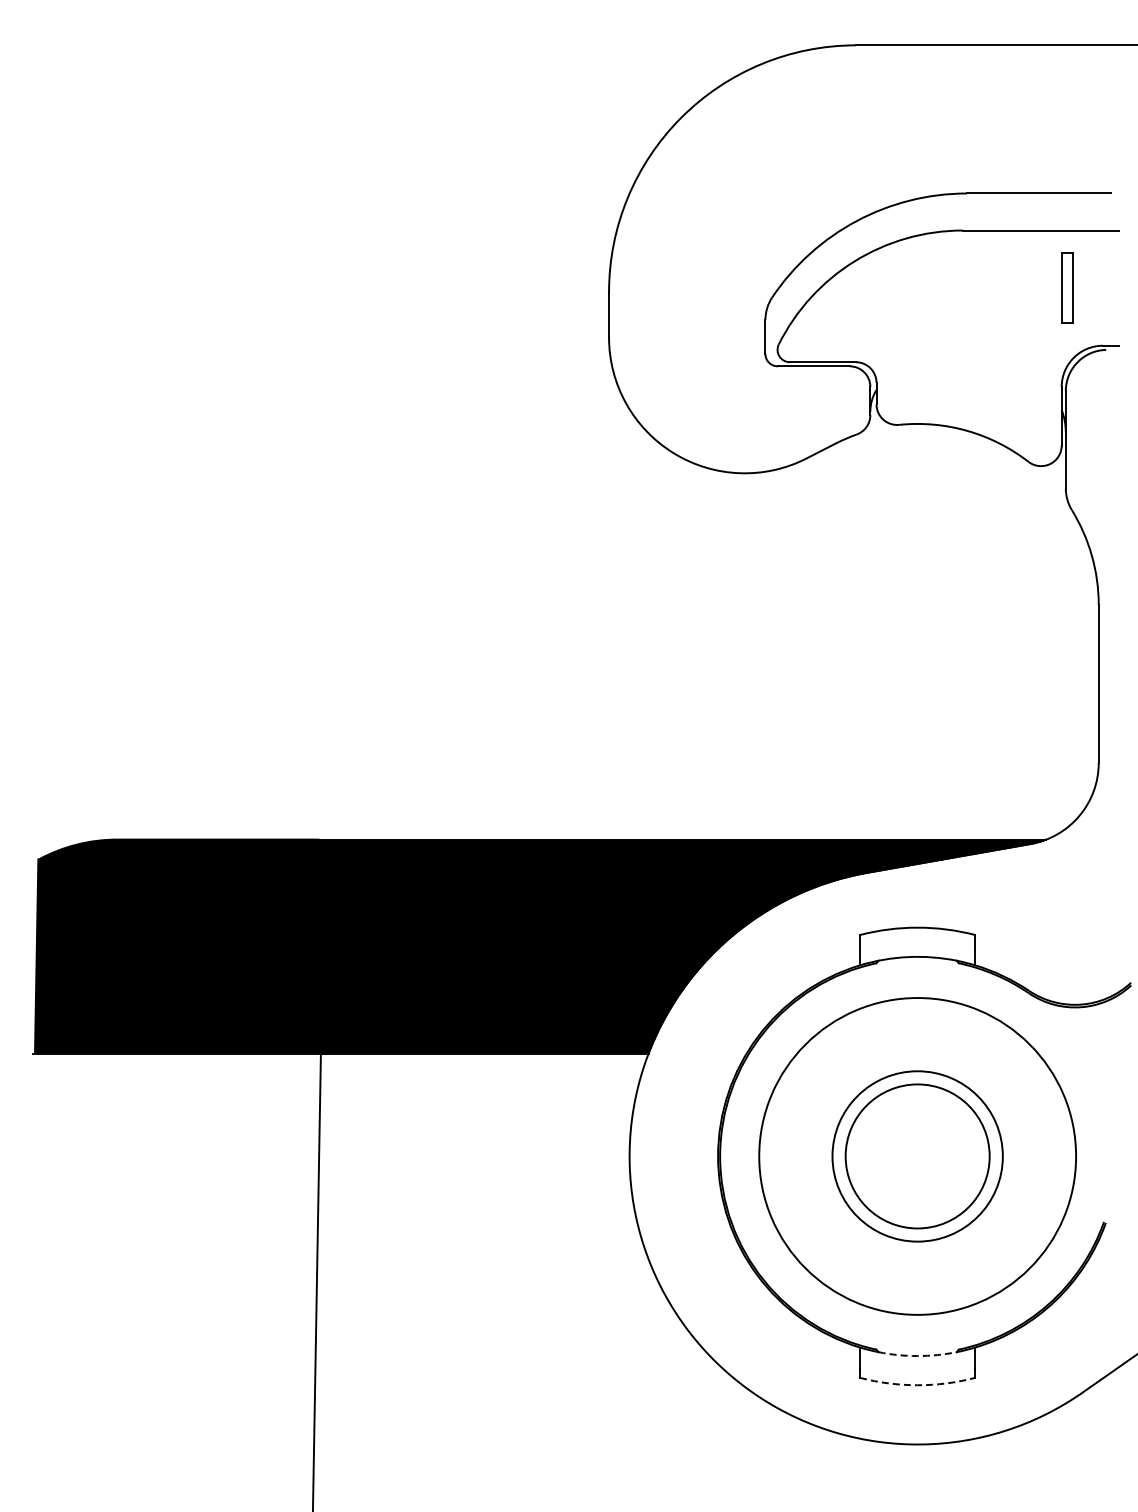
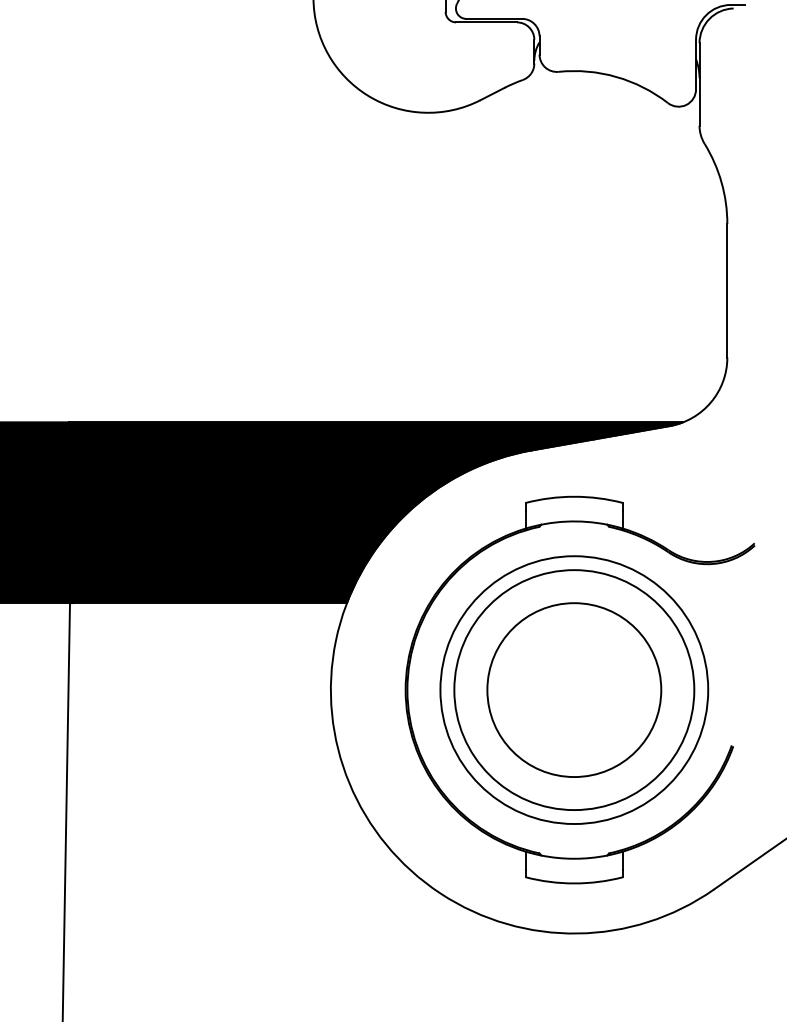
circle: (917, 1156) -> (574, 690), size x1.43
circle: (917, 1156) -> (574, 690), size x1.67
arc: (917, 1356) -> (574, 859), dashed -> solid
arc: (917, 1385) -> (574, 883), dashed -> solid

